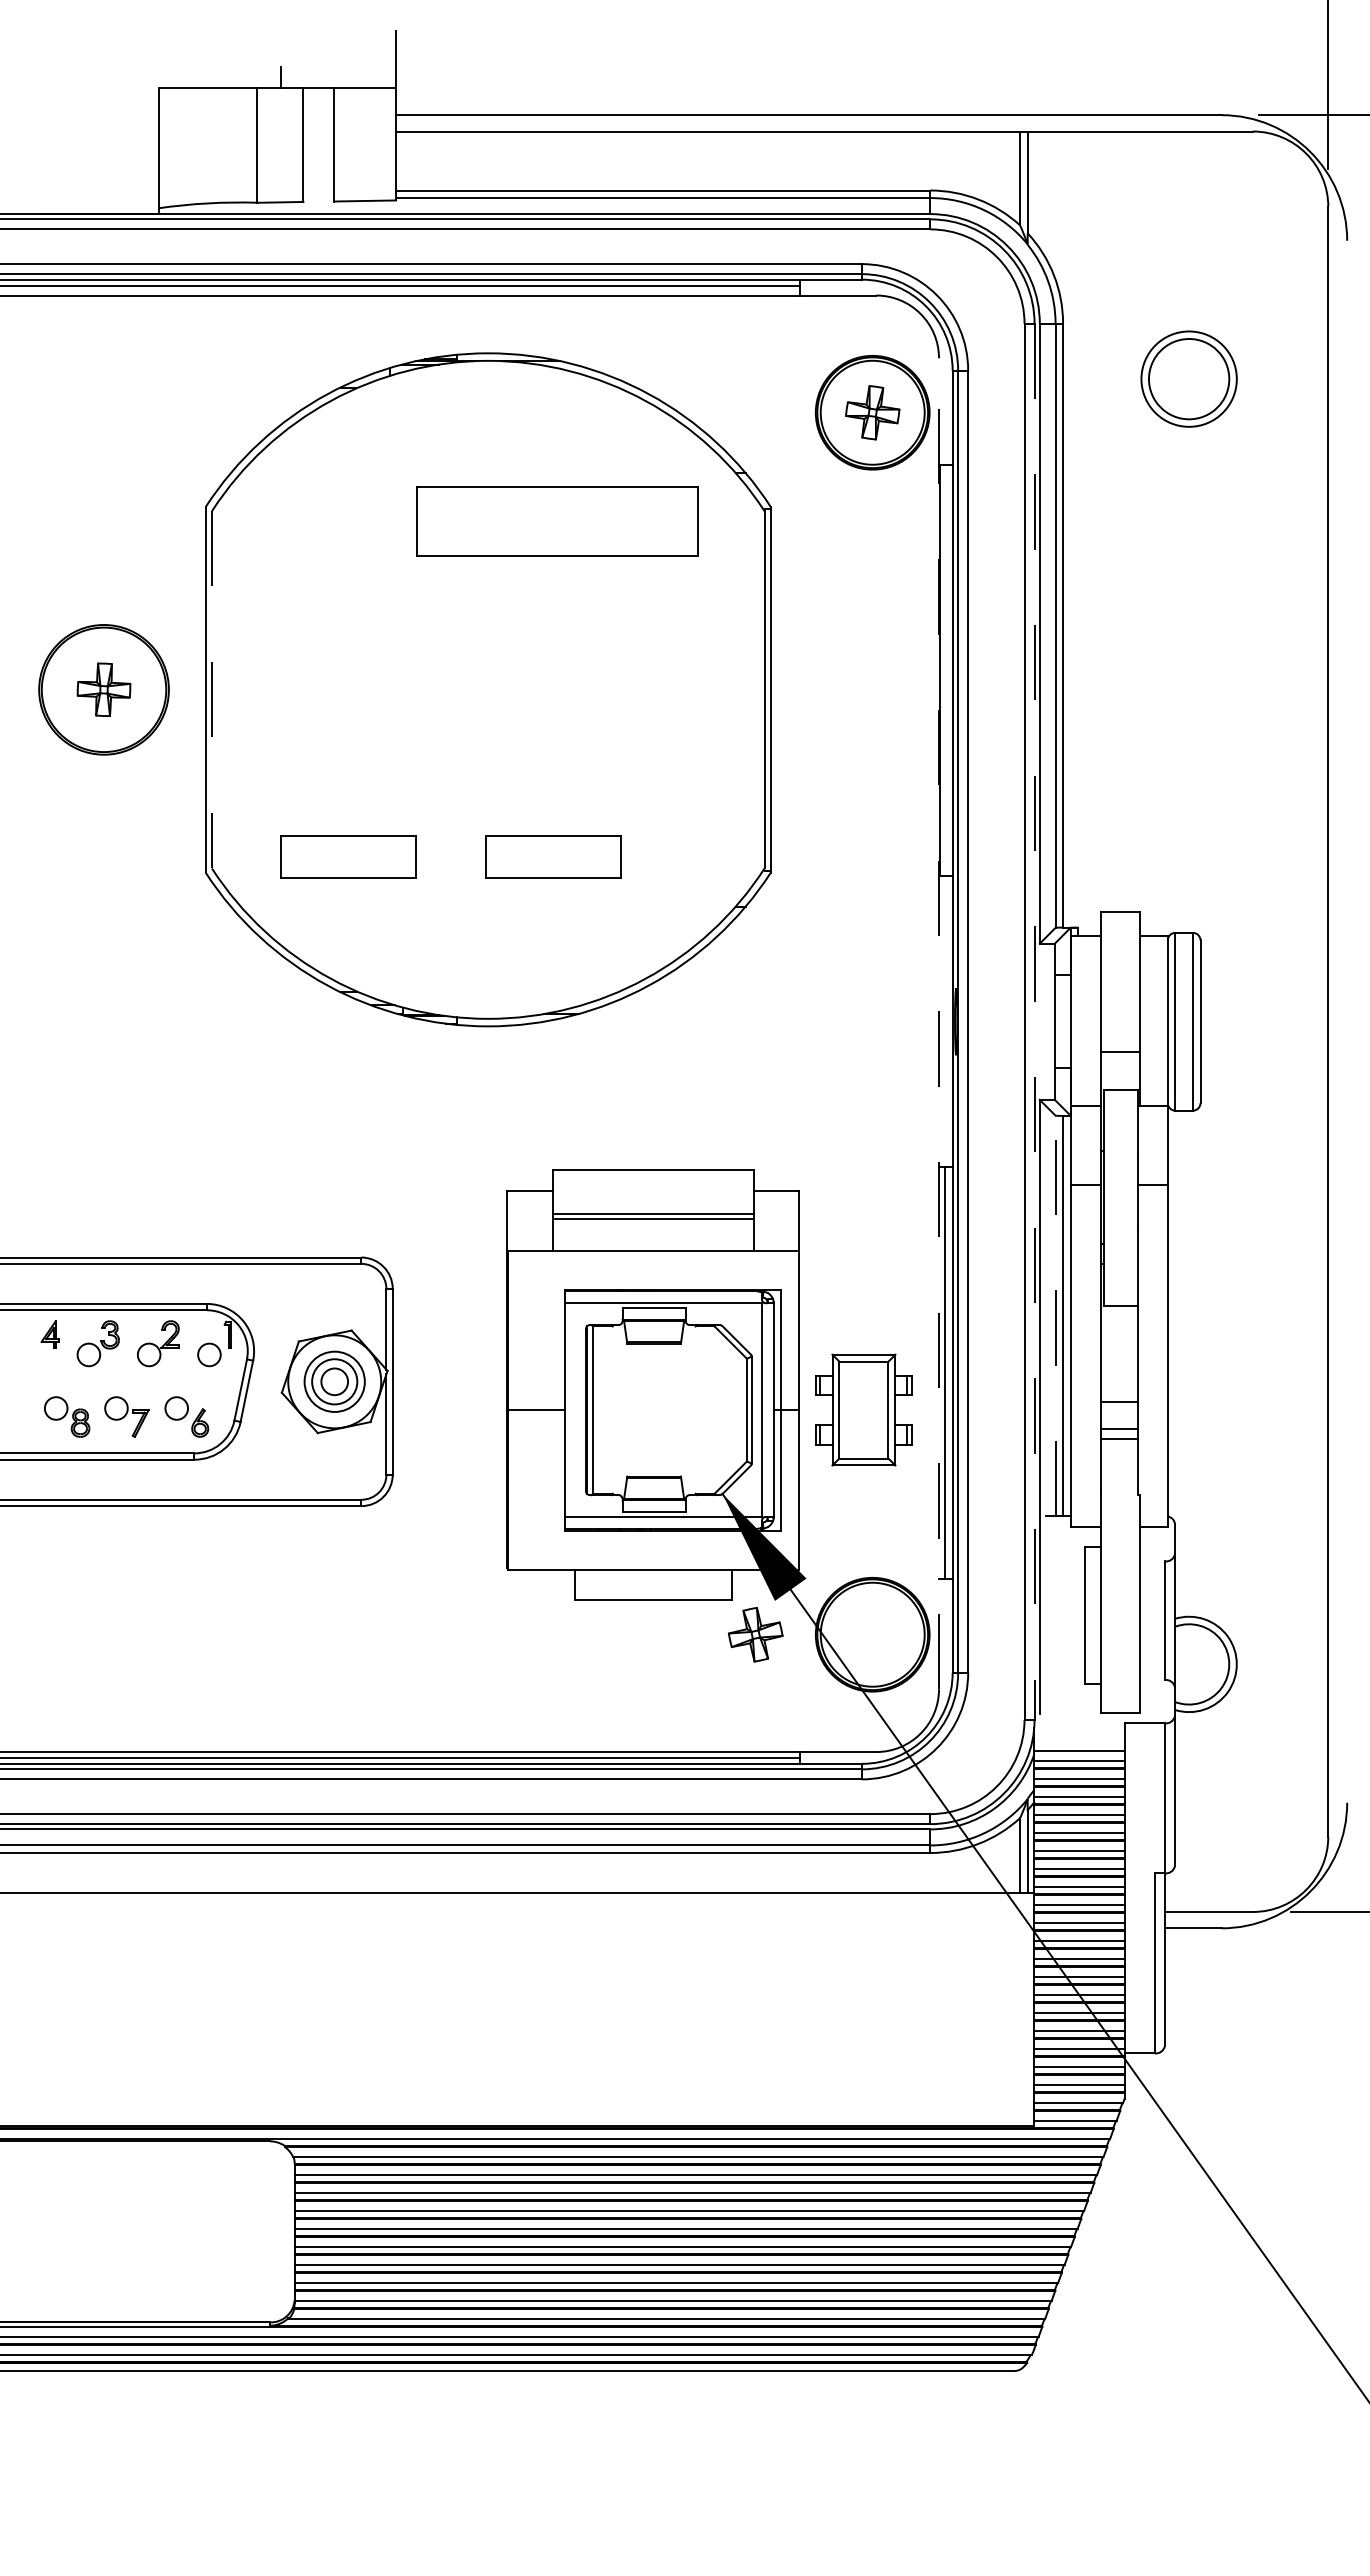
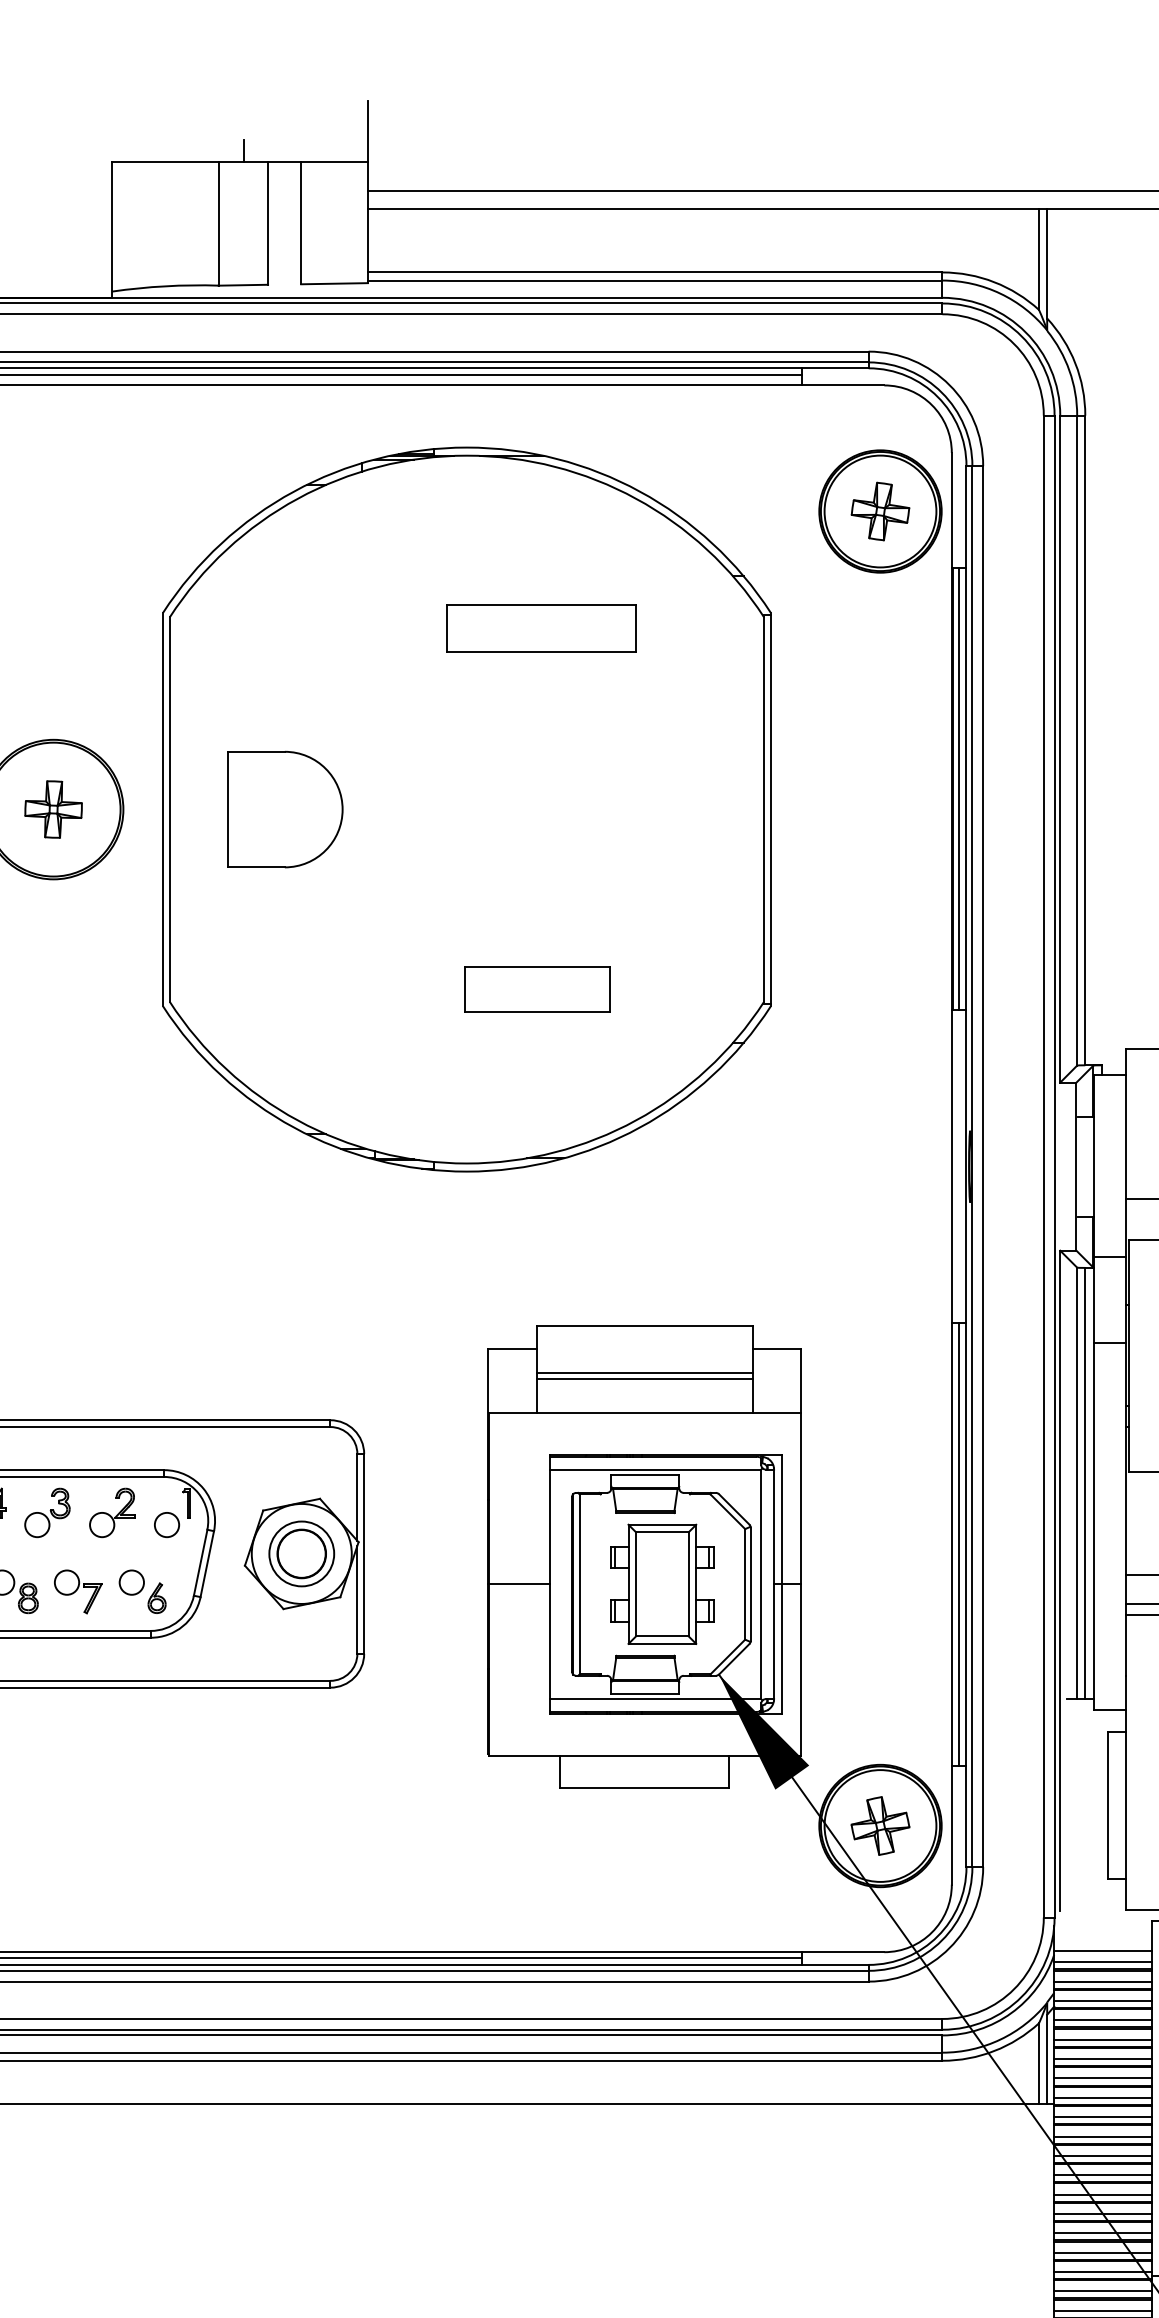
part: (557, 521) -> (541, 628), size x0.62
line: (945, 670) -> (958, 788), added
line: (212, 689) -> (170, 809), dashed -> solid
part: (319, 689) -> (285, 809), added
part: (348, 856) -> (316, 988), removed
line: (1034, 1022) -> (1054, 1167), dashed -> solid
line: (939, 1023) -> (952, 1168), dashed -> solid
line: (1055, 1315) -> (1077, 1482), dashed -> solid
circle: (334, 1381) -> (301, 1553), size x1.67
part: (863, 1409) -> (661, 1583), moved
part: (755, 1634) -> (880, 1825), moved

